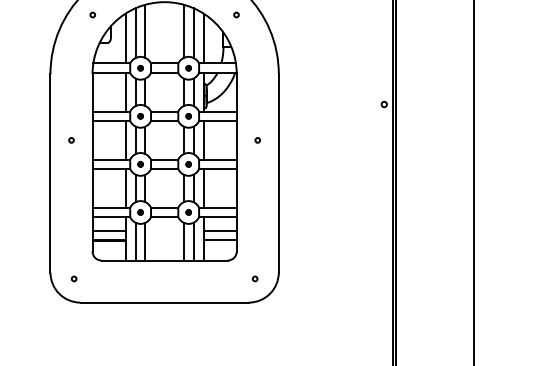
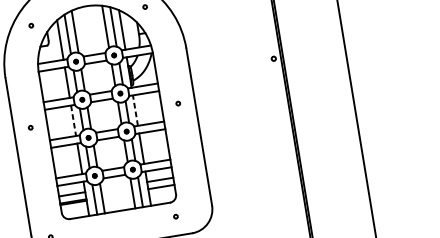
line: (203, 139) -> (135, 109), solid -> dashed
line: (125, 140) -> (73, 120), solid -> dashed
circle: (254, 278) -> (175, 216), moved

